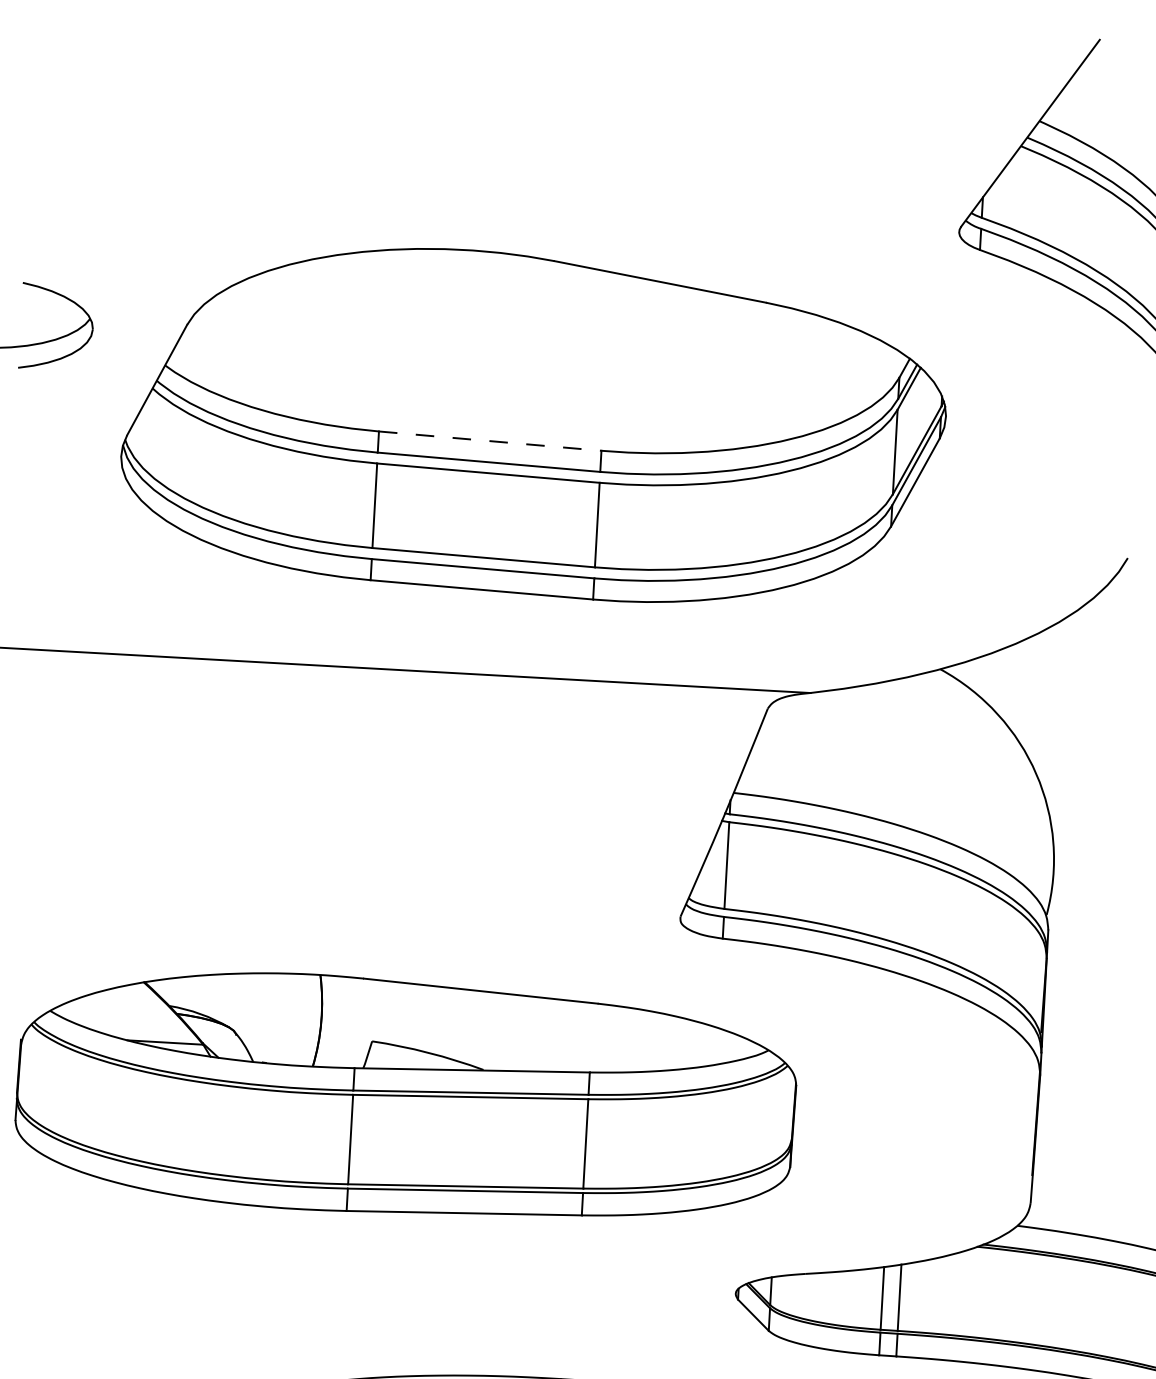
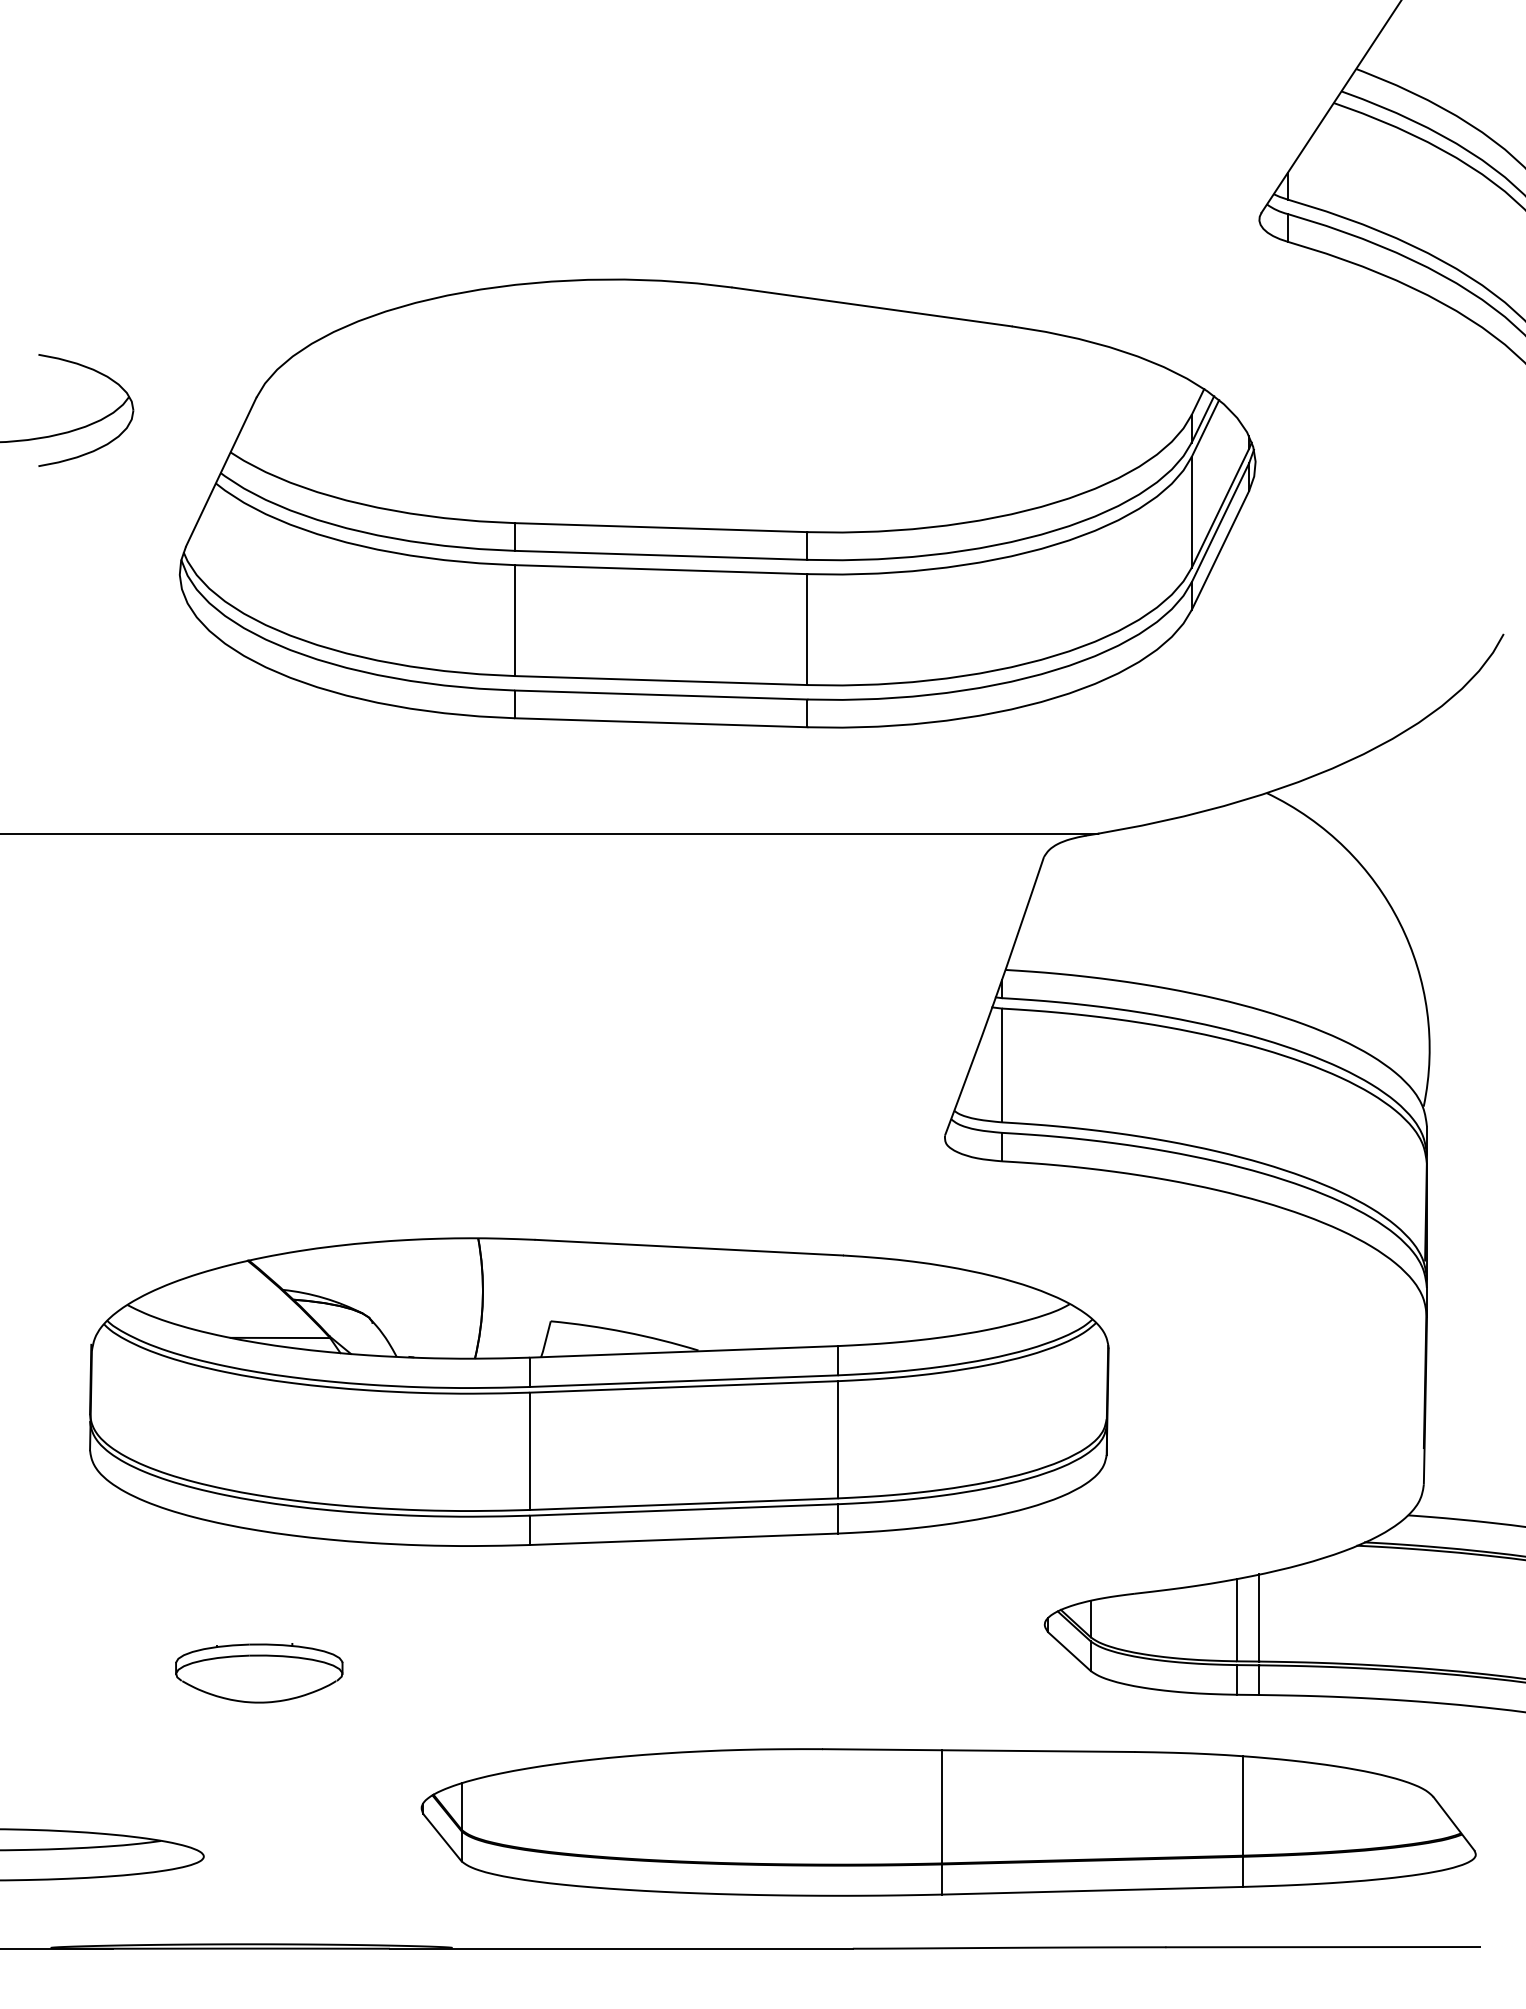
line: (490, 441) -> (661, 527), dashed -> solid
part: (135, 1297) -> (259, 1673), added

